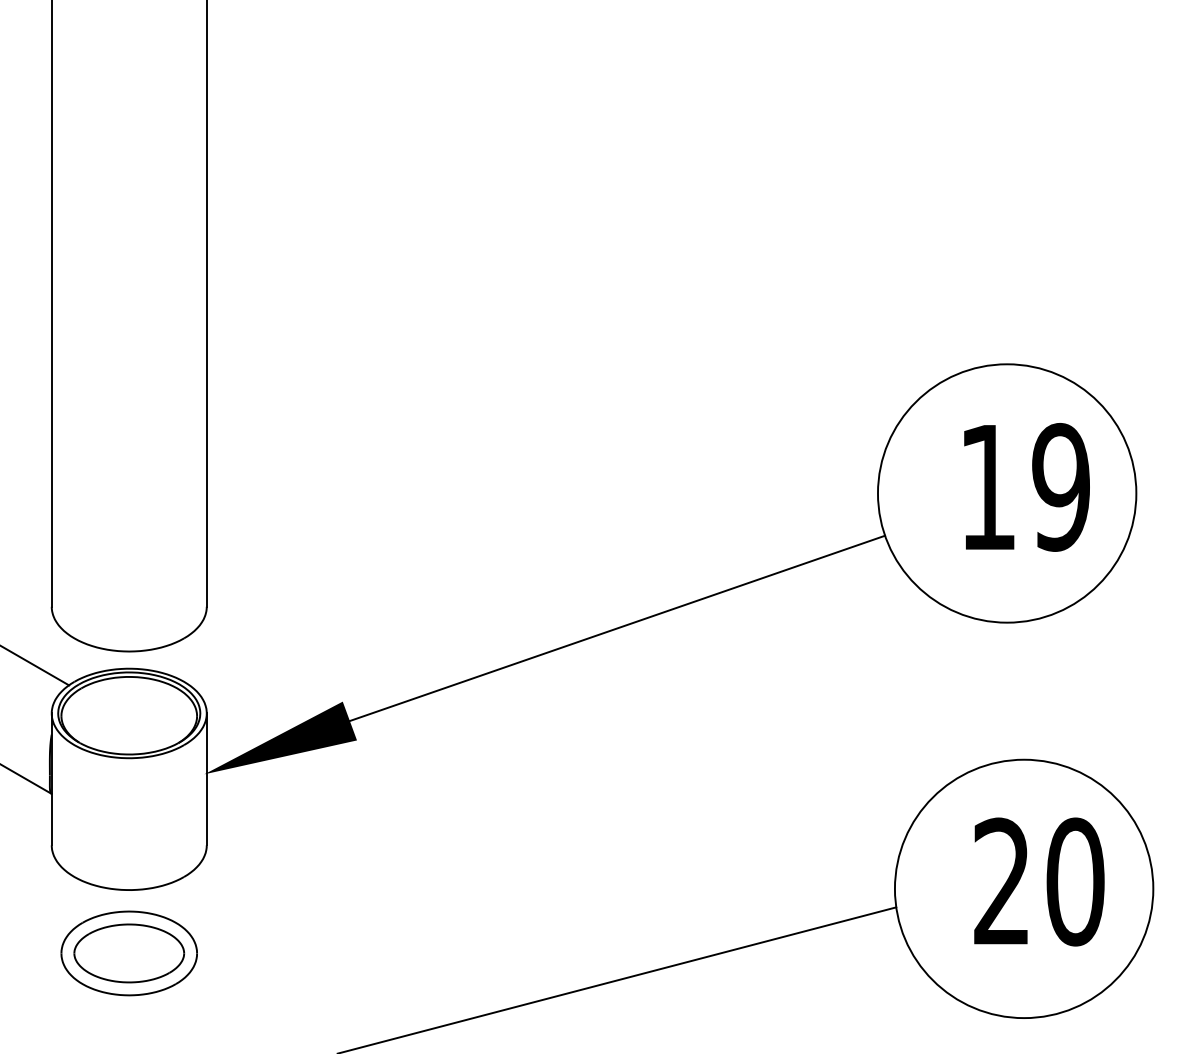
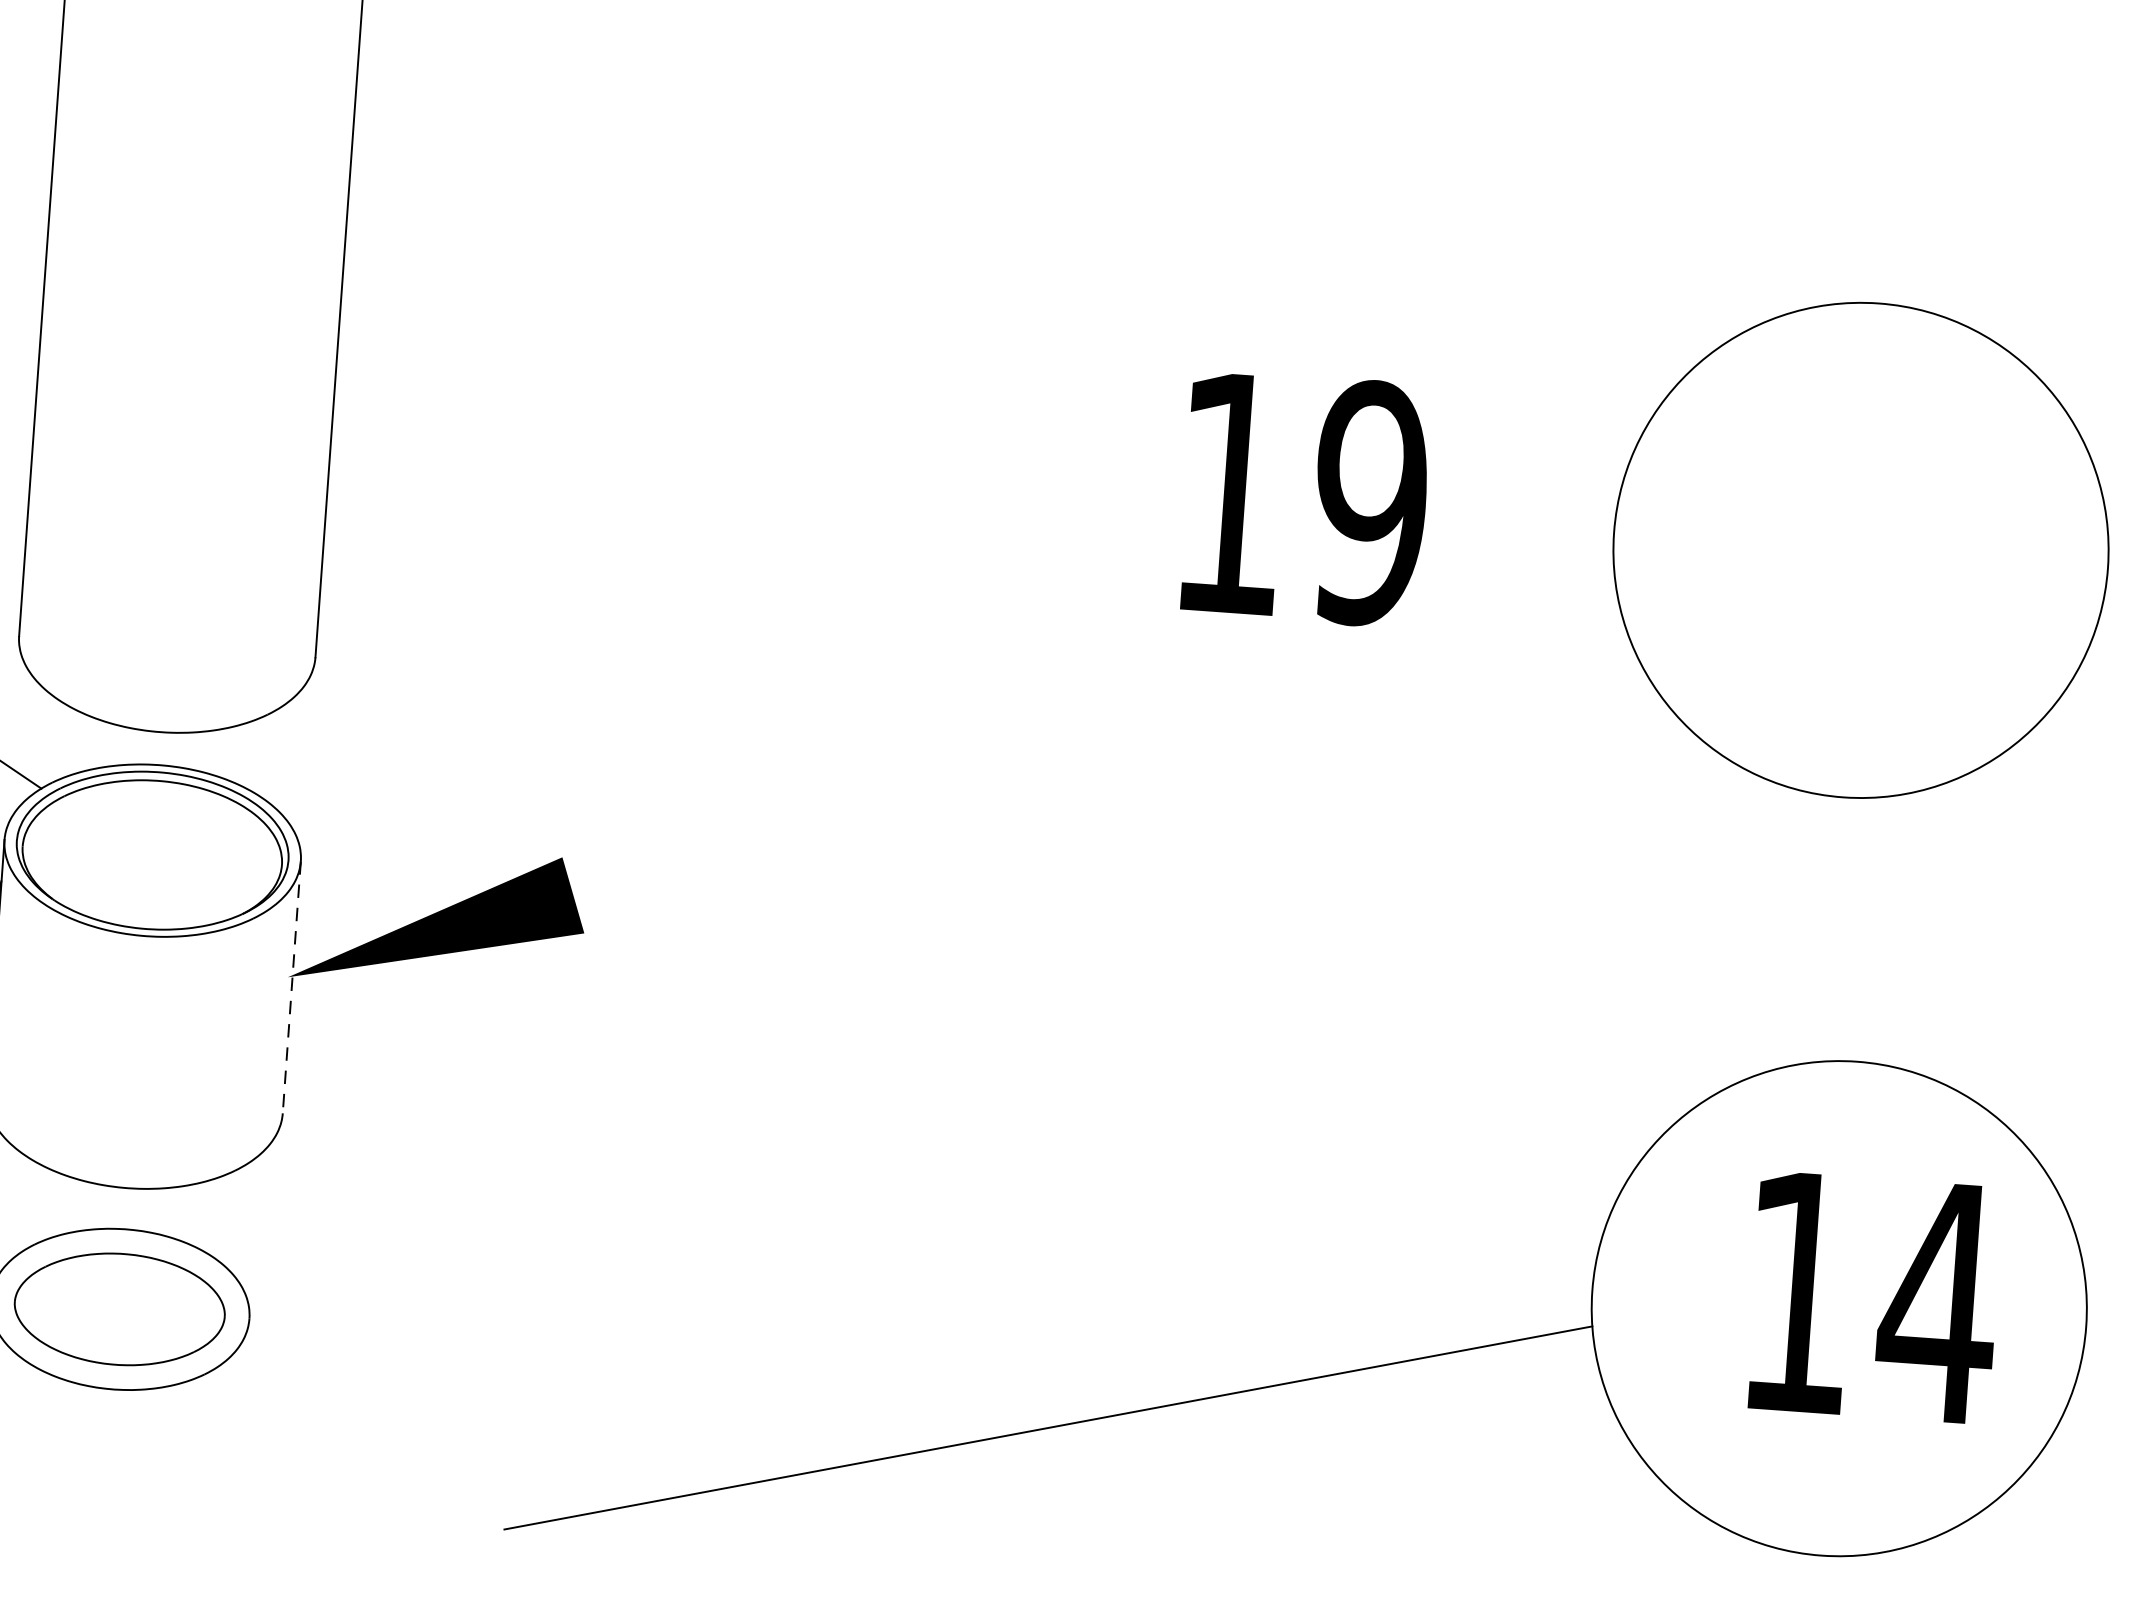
text: (1026, 487) -> (1304, 499), moved
line: (617, 628) -> (1097, 755), removed
line: (206, 779) -> (291, 987), solid -> dashed
text: (1039, 881) -> (1869, 1296), 20 -> 14

